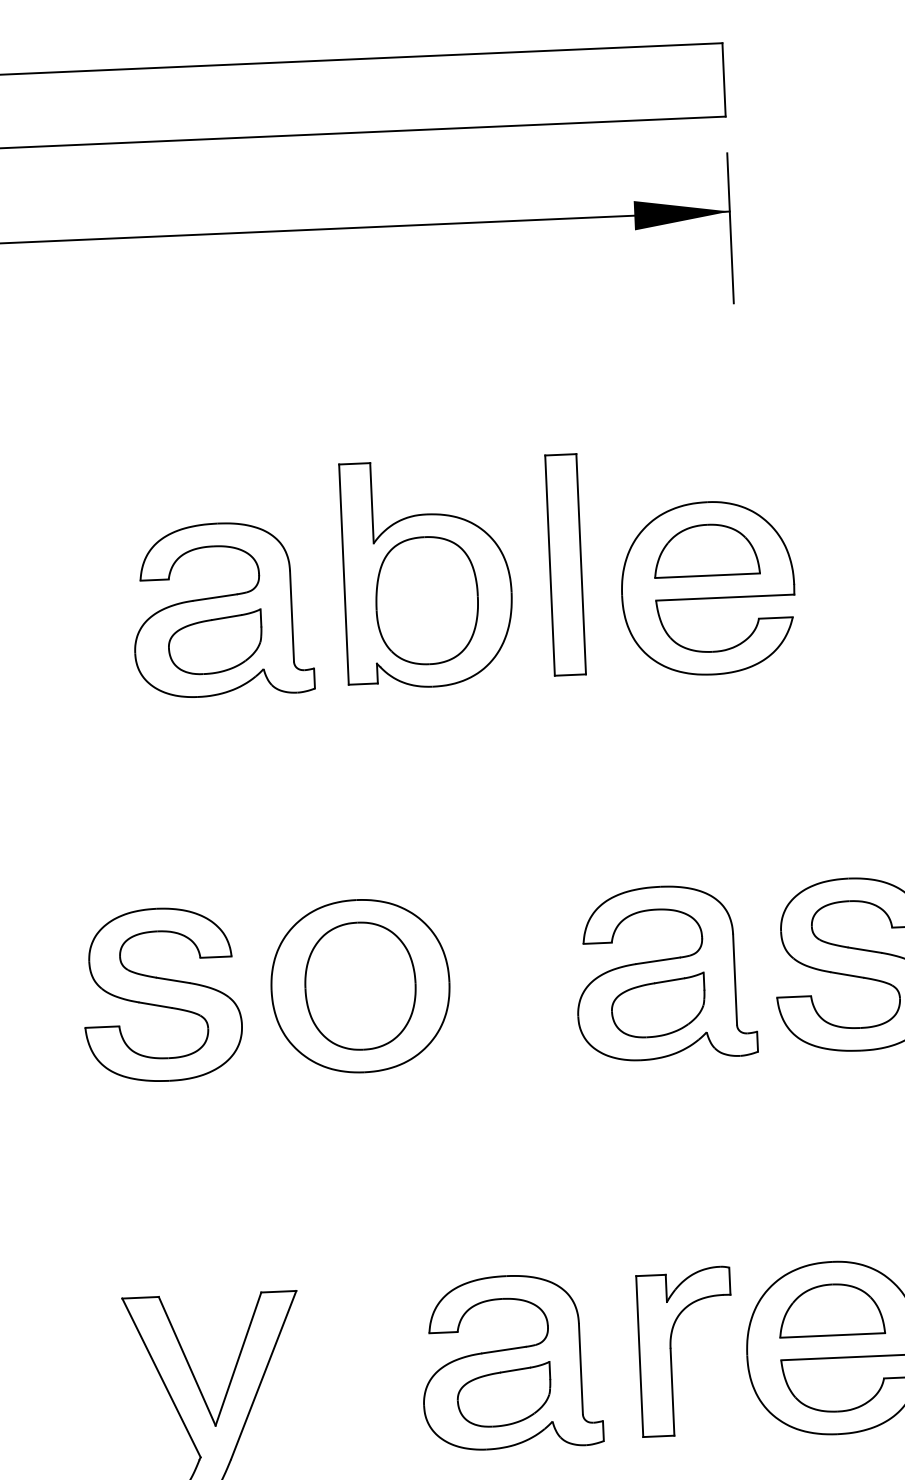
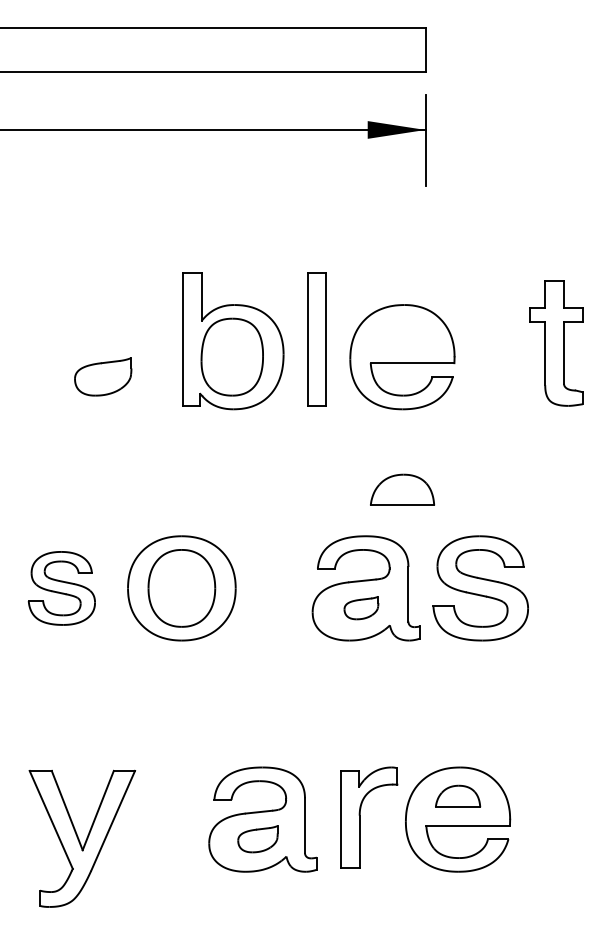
part: (706, 549) -> (402, 489), moved
part: (221, 610) -> (107, 357), removed
part: (161, 995) -> (61, 588), size x0.7
part: (658, 1004) -> (361, 607), size x0.6
part: (830, 1309) -> (457, 796), size x0.7
part: (503, 1393) -> (257, 838), size x0.7

